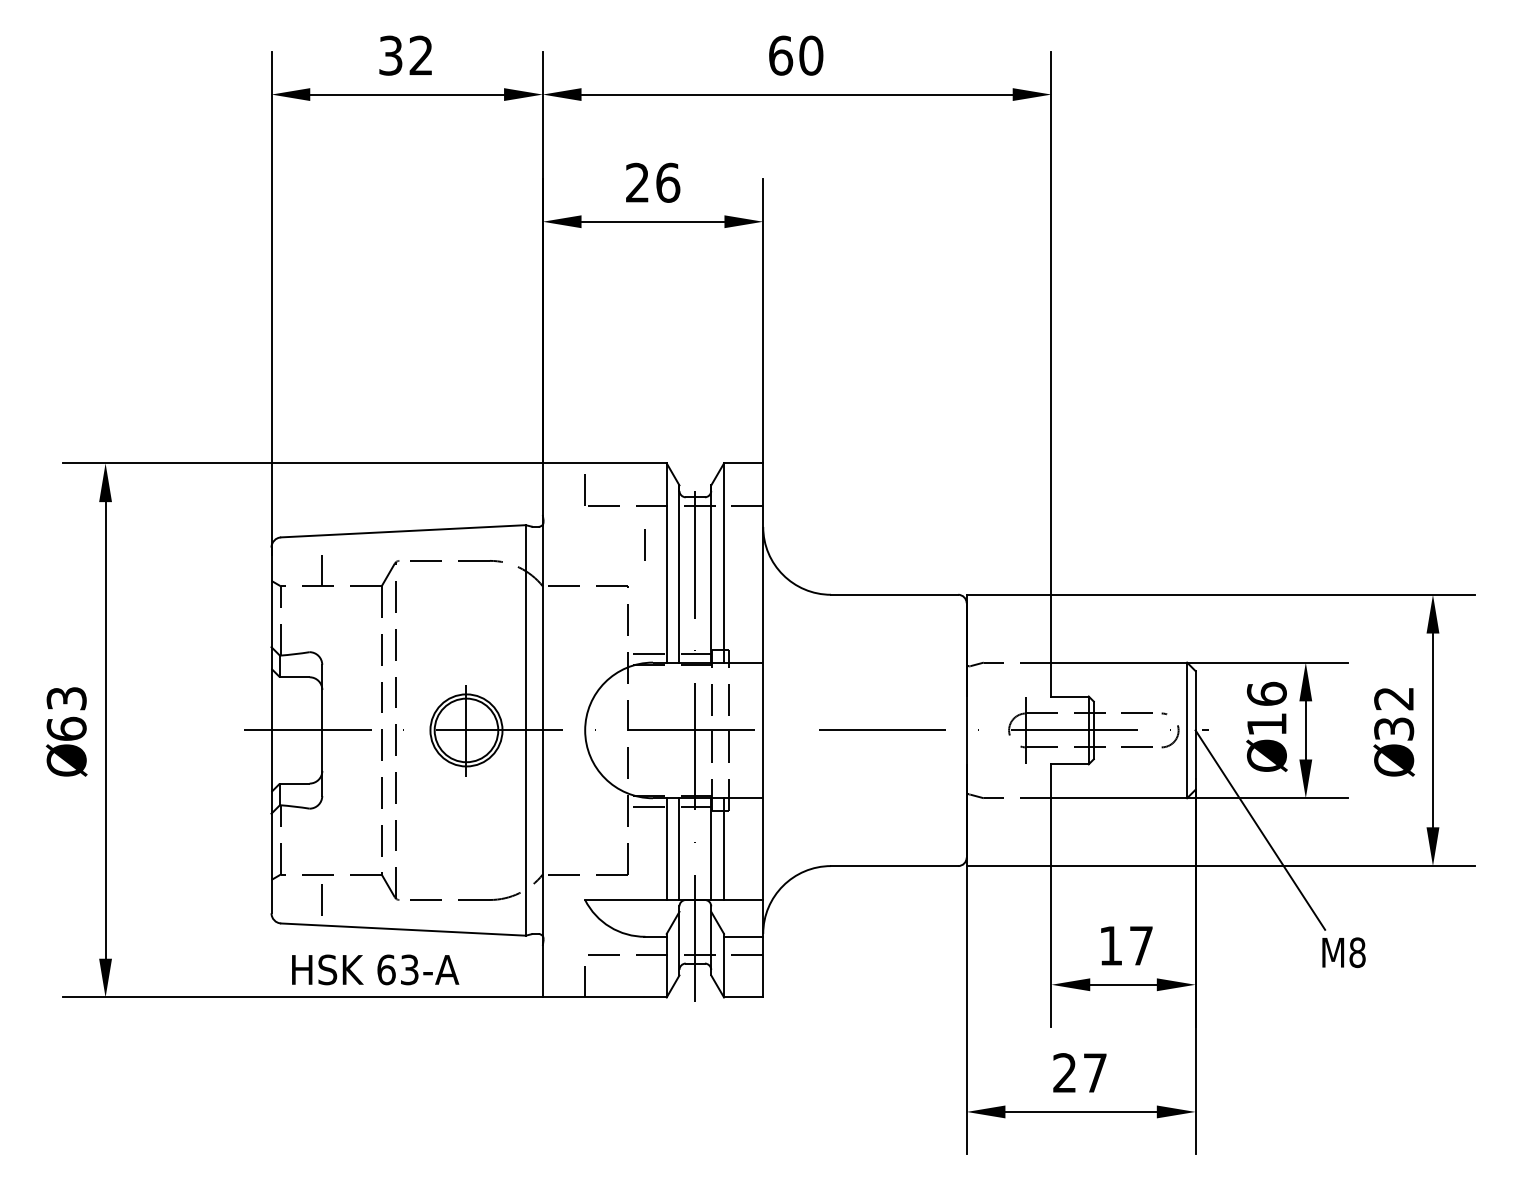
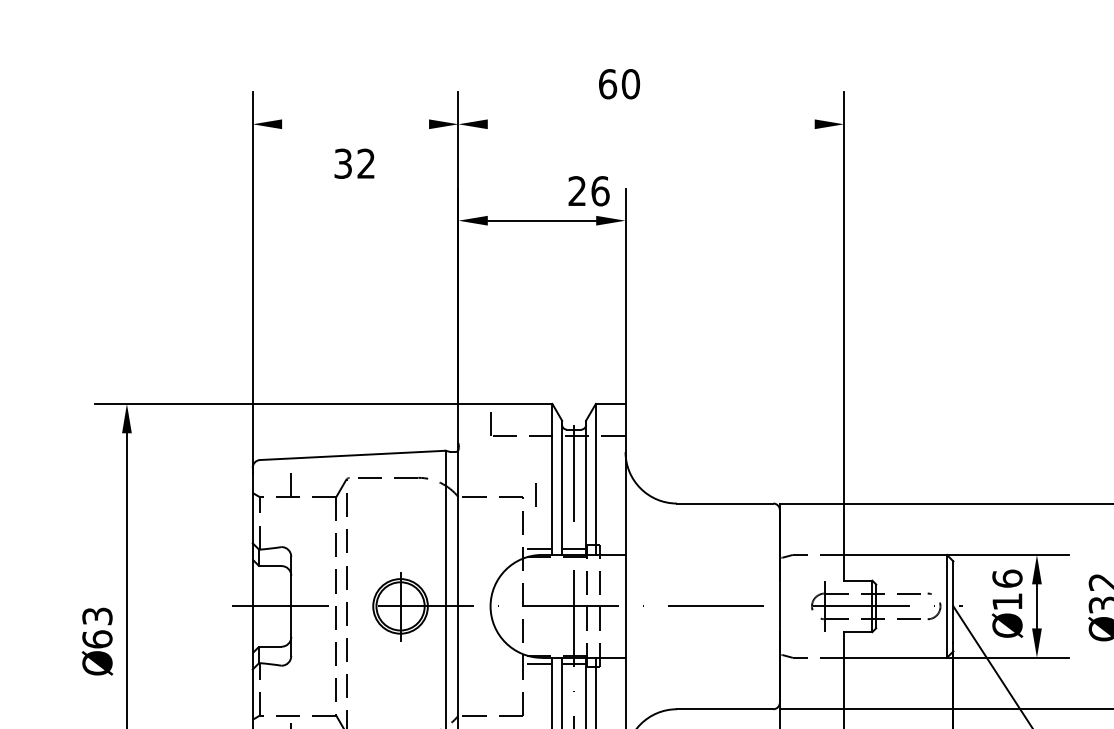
text: (405, 55) -> (354, 163), moved
text: (796, 55) -> (619, 84), moved
line: (407, 94) -> (355, 124), removed
line: (796, 94) -> (650, 124), removed
text: (653, 182) -> (589, 190), moved
line: (644, 544) -> (535, 494), moved
text: (66, 731) -> (97, 641), moved

